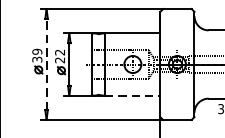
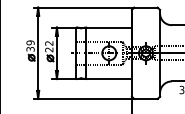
line: (46, 63) -> (38, 52), dashed -> solid
line: (133, 96) -> (109, 79), dashed -> solid

